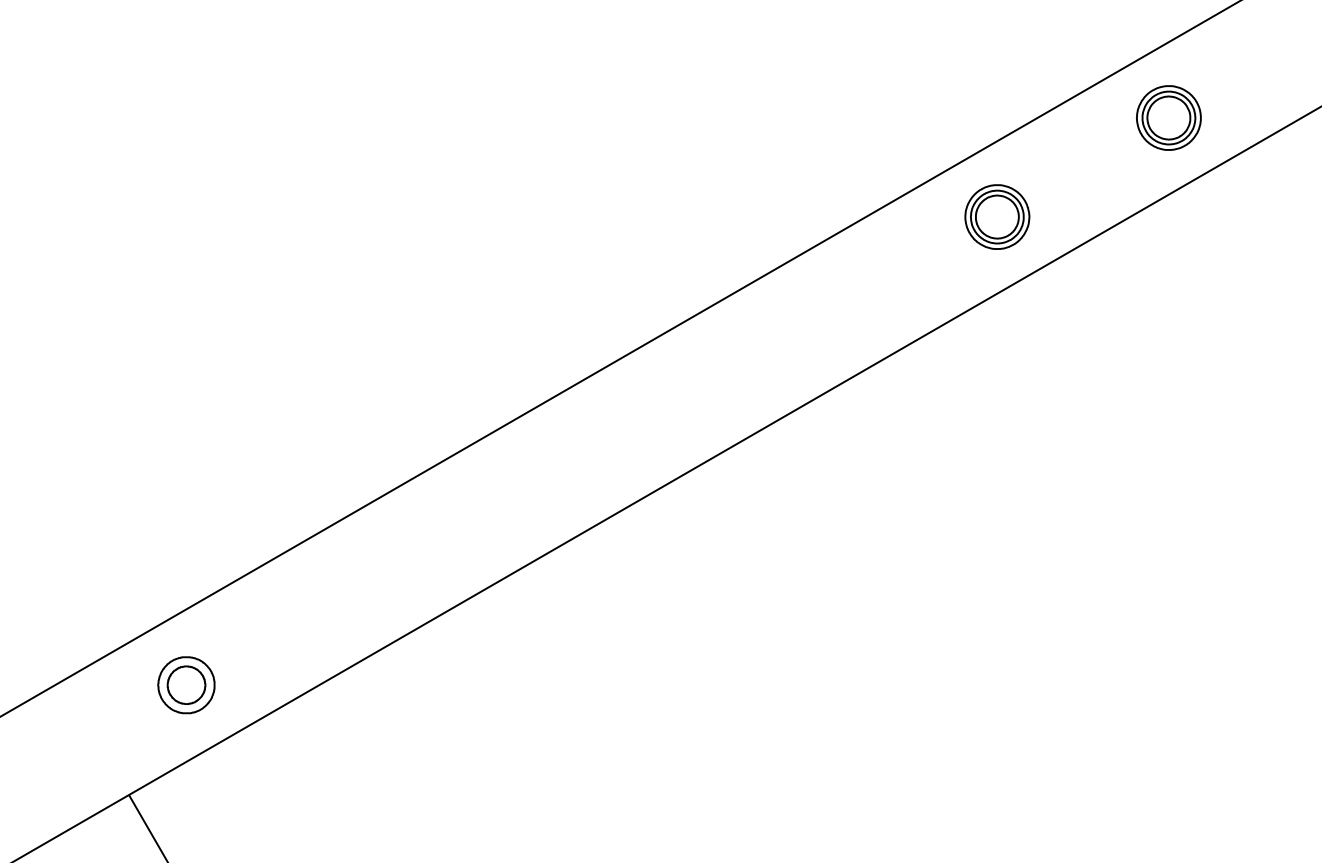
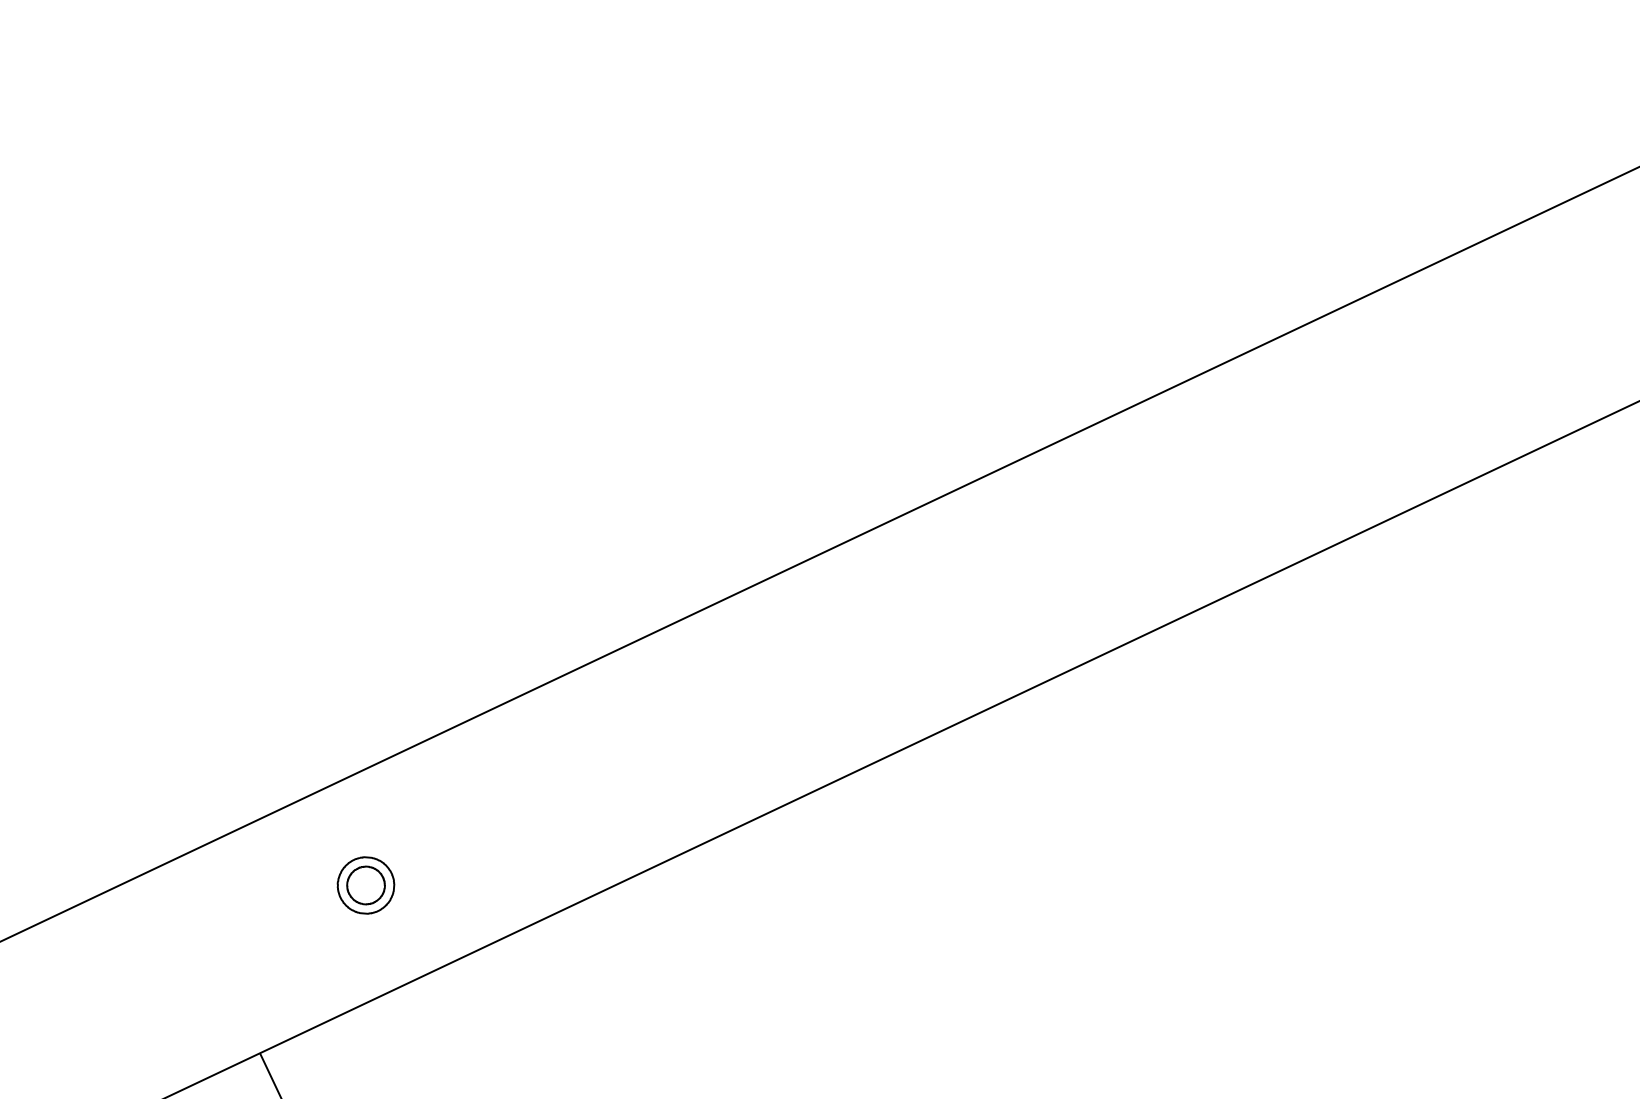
part: (185, 685) -> (364, 885), size x0.62

